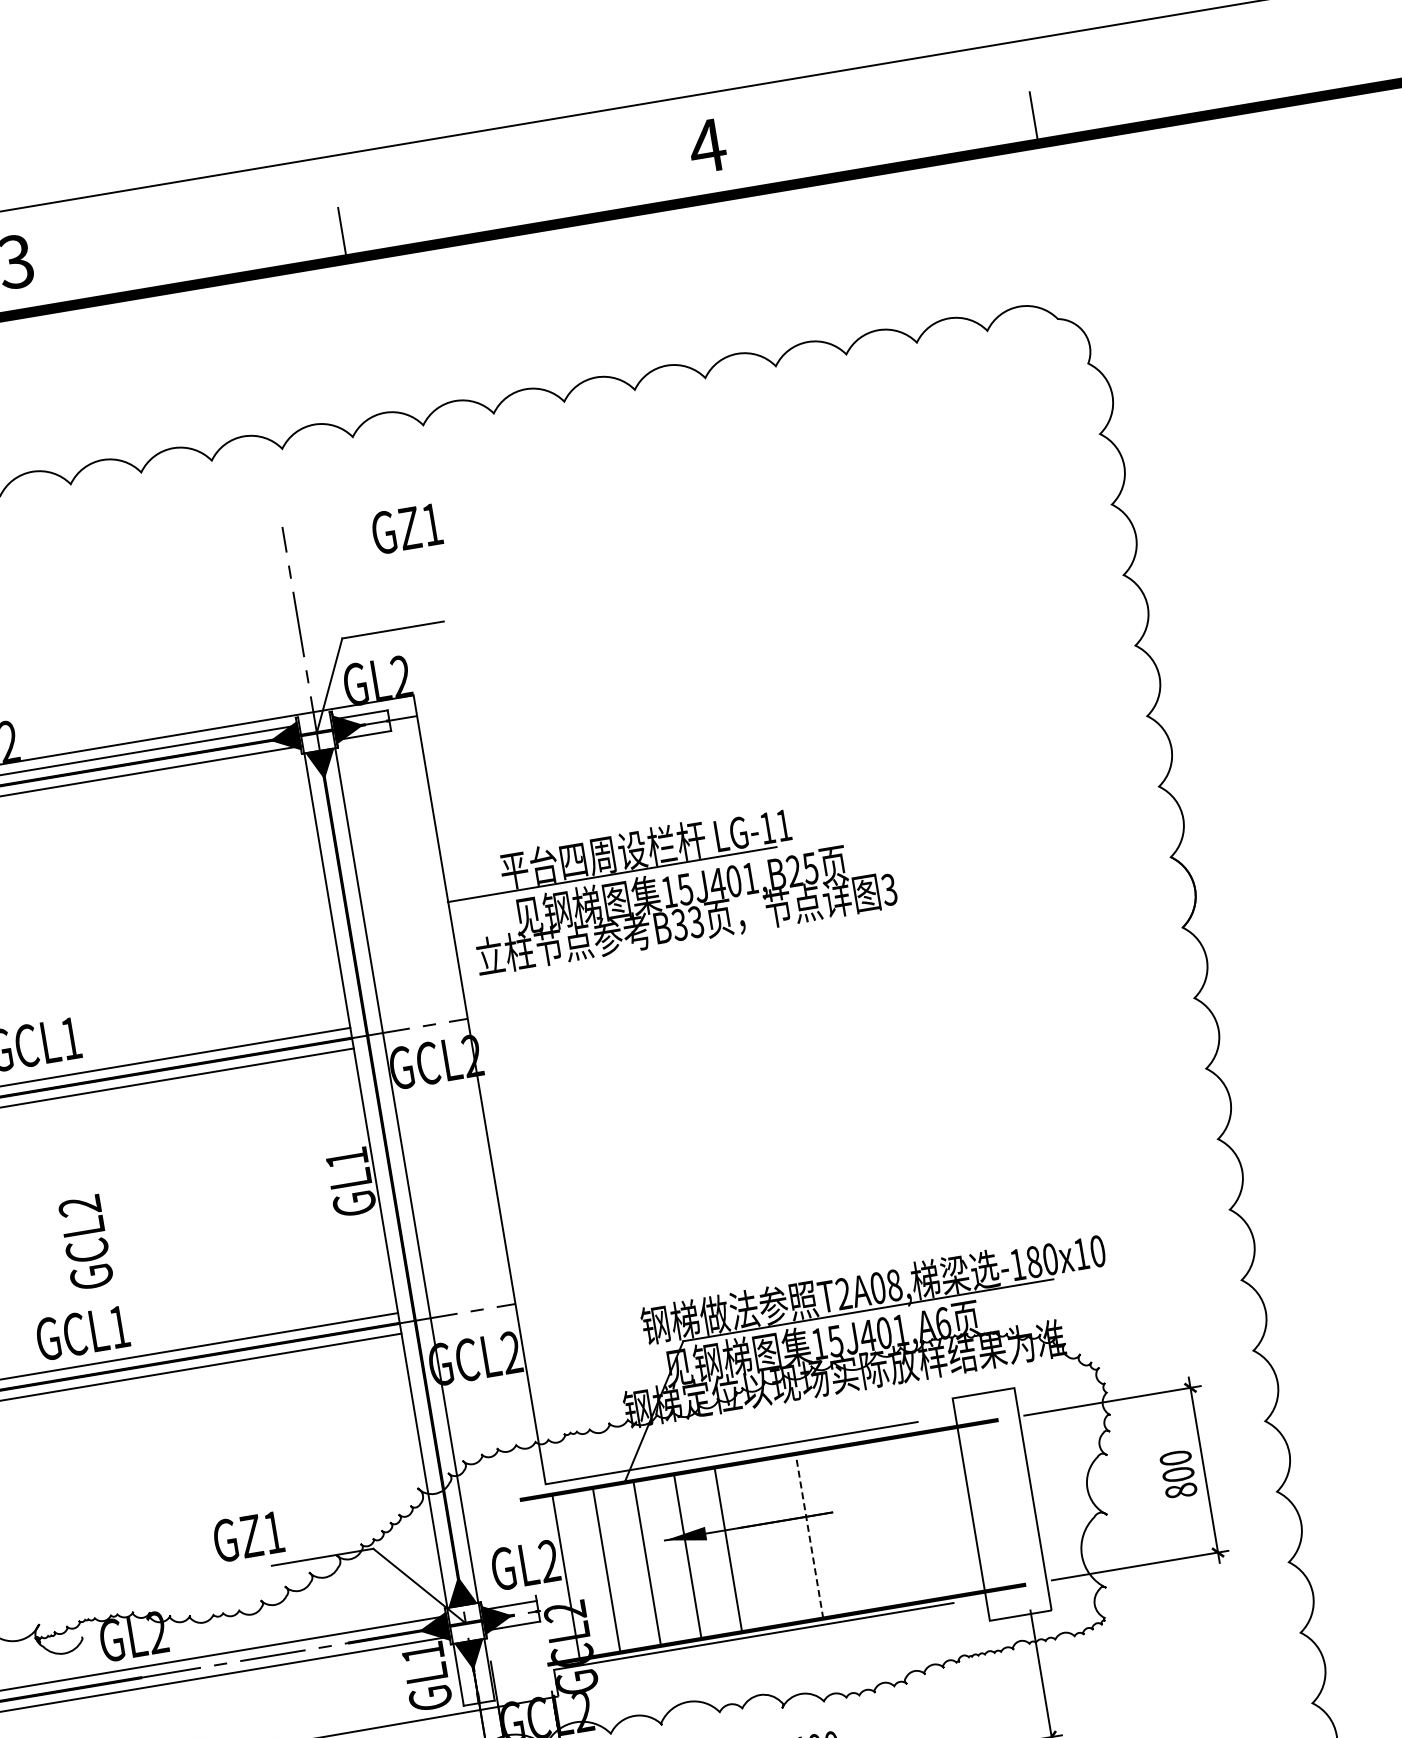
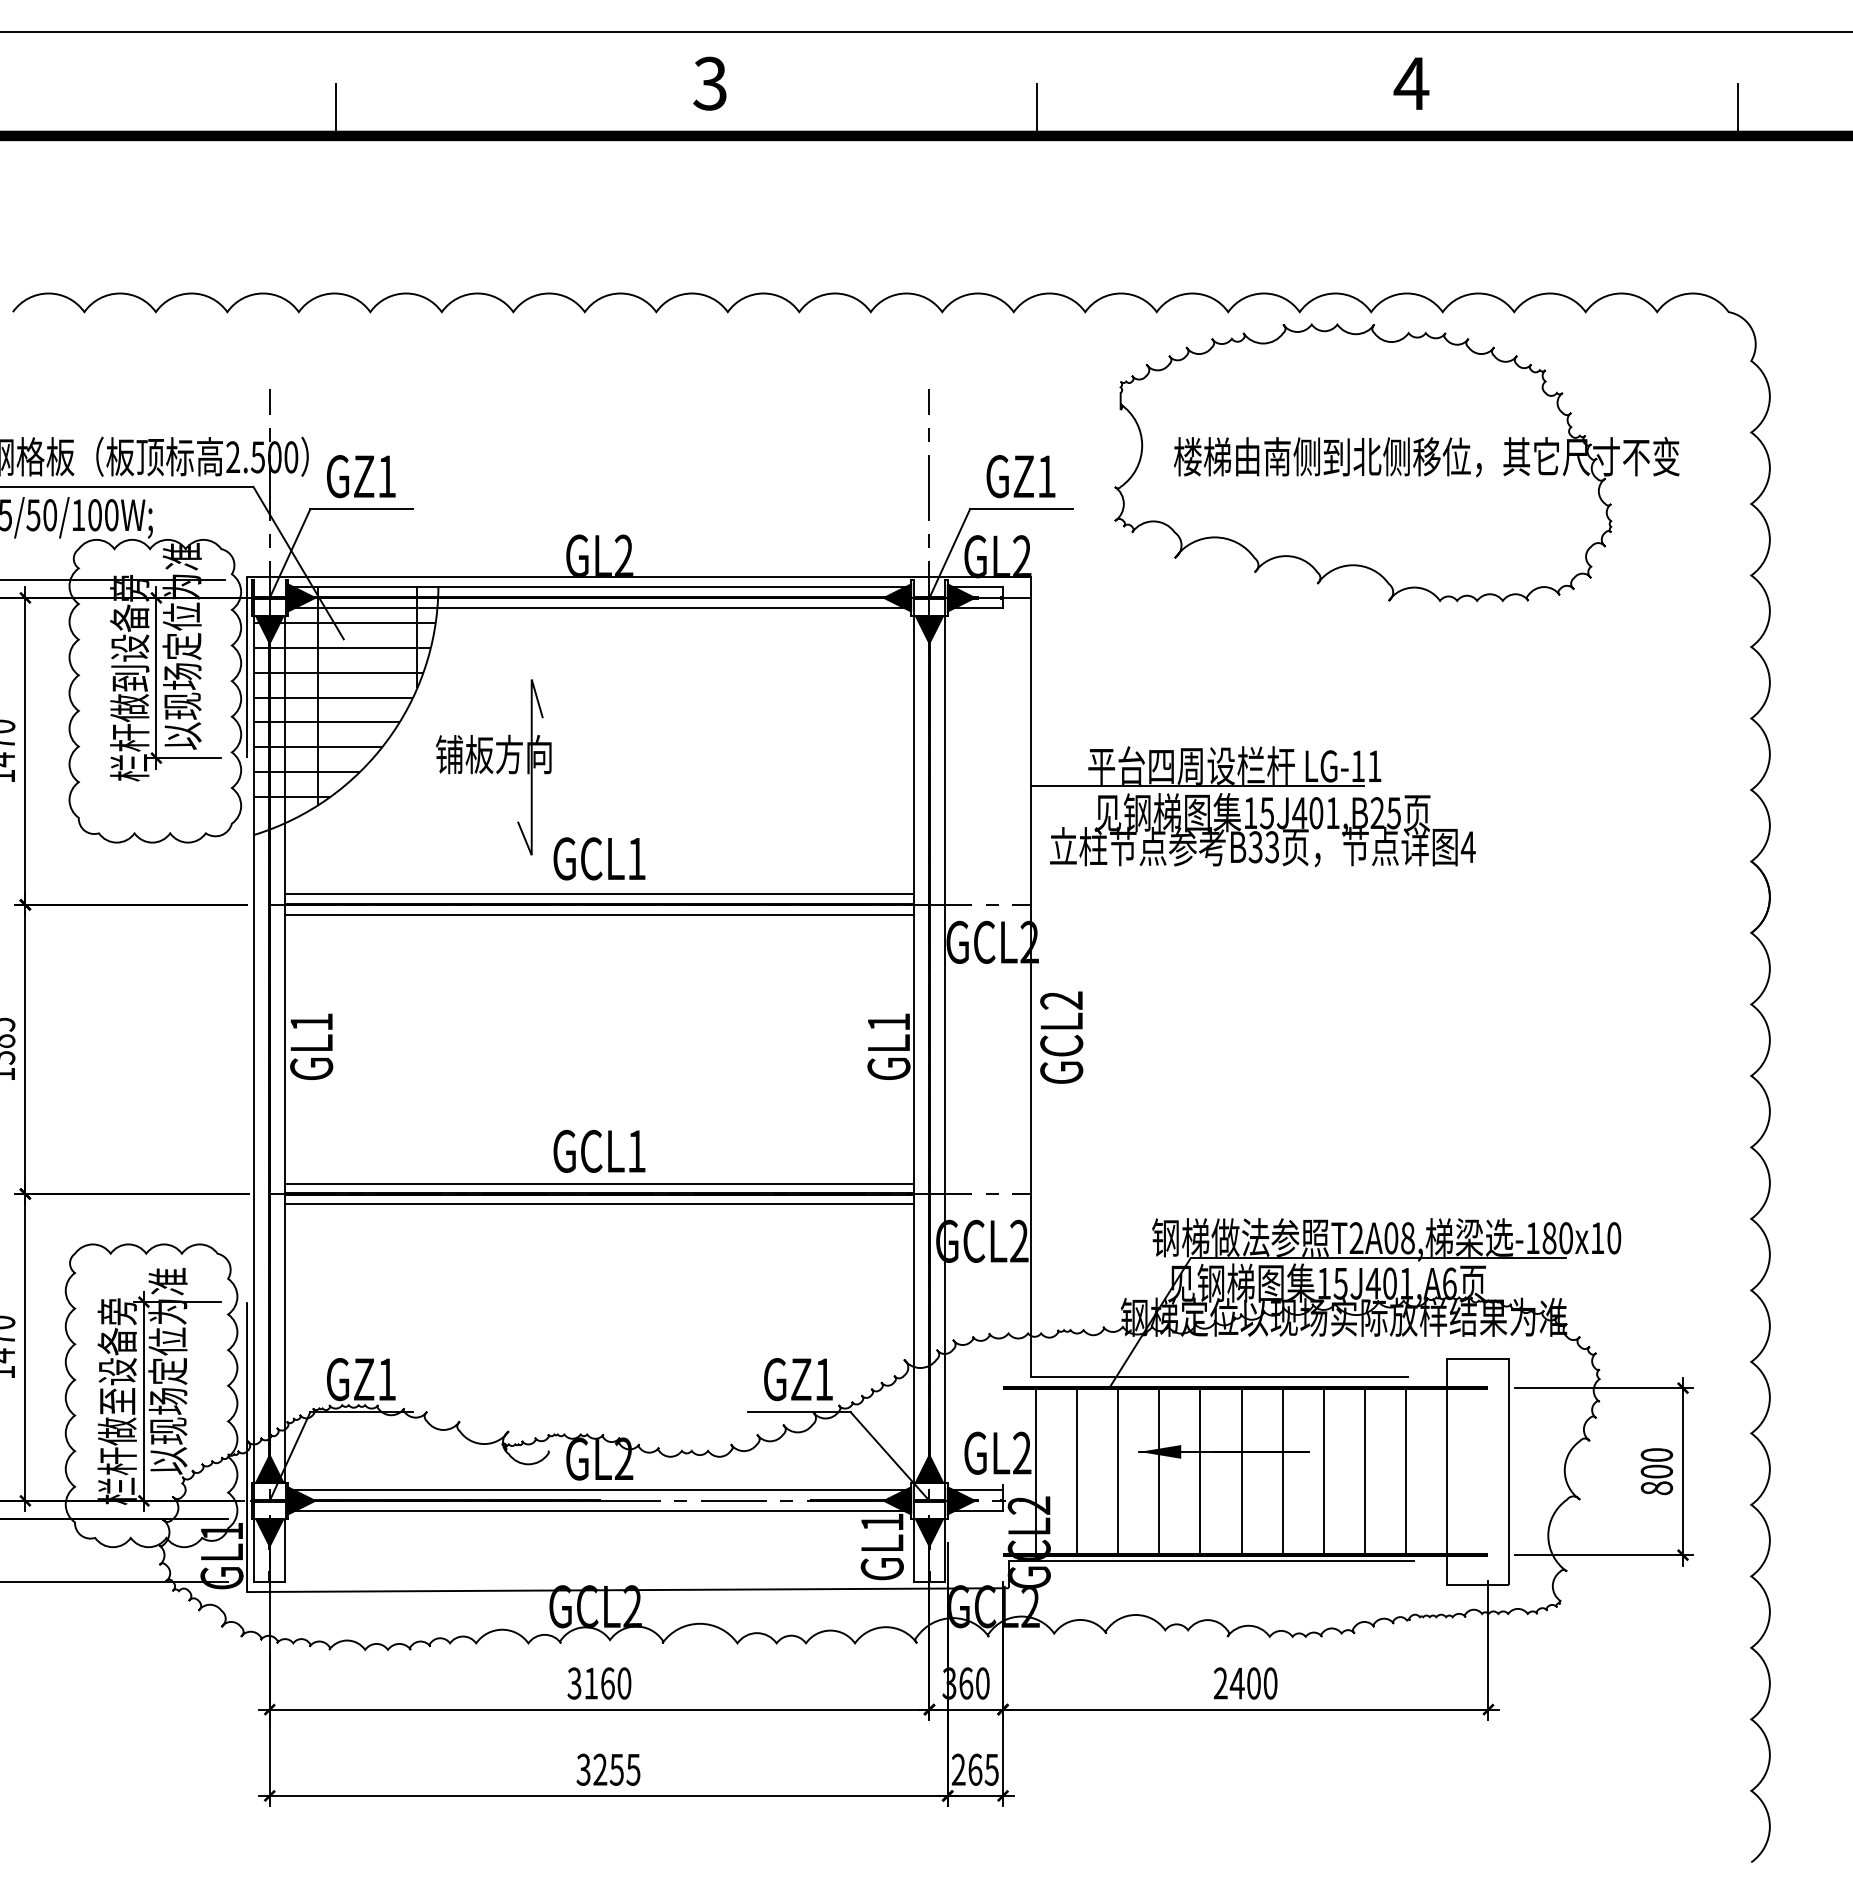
part: (755, 522) -> (1396, 462), added
text: (406, 528) -> (1020, 476), moved
text: (888, 890) -> (1467, 847), 3 -> 4
text: (85, 1242) -> (1061, 1037), moved
line: (931, 1515) -> (1406, 1471), added
line: (891, 1522) -> (1365, 1471), added
line: (849, 1529) -> (1323, 1471), added
text: (248, 1536) -> (798, 1379), moved
line: (809, 1536) -> (1282, 1471), dashed -> solid
line: (768, 1542) -> (1241, 1471), added

